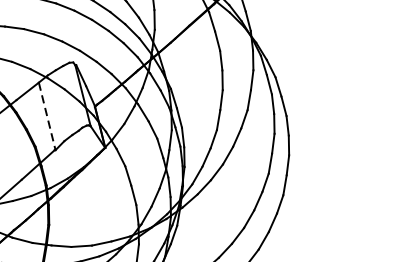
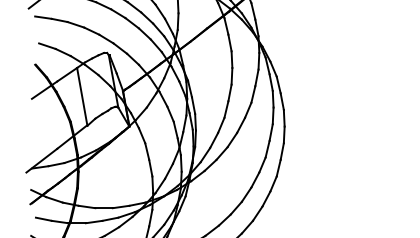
line: (47, 117) -> (82, 97), dashed -> solid

